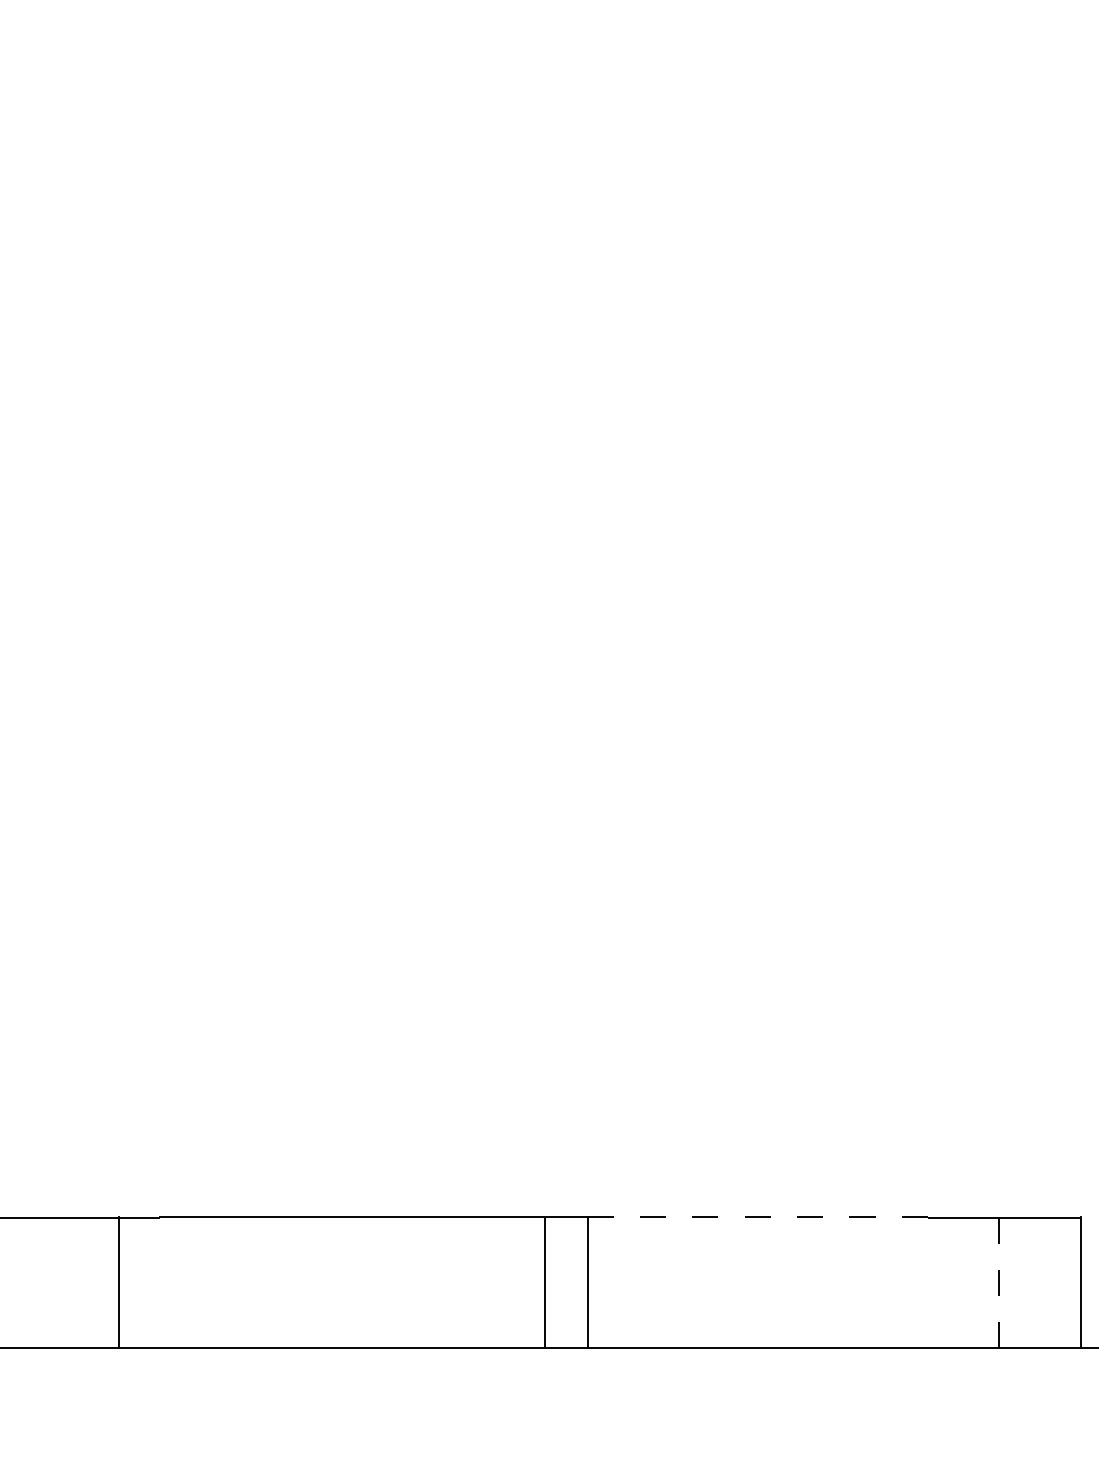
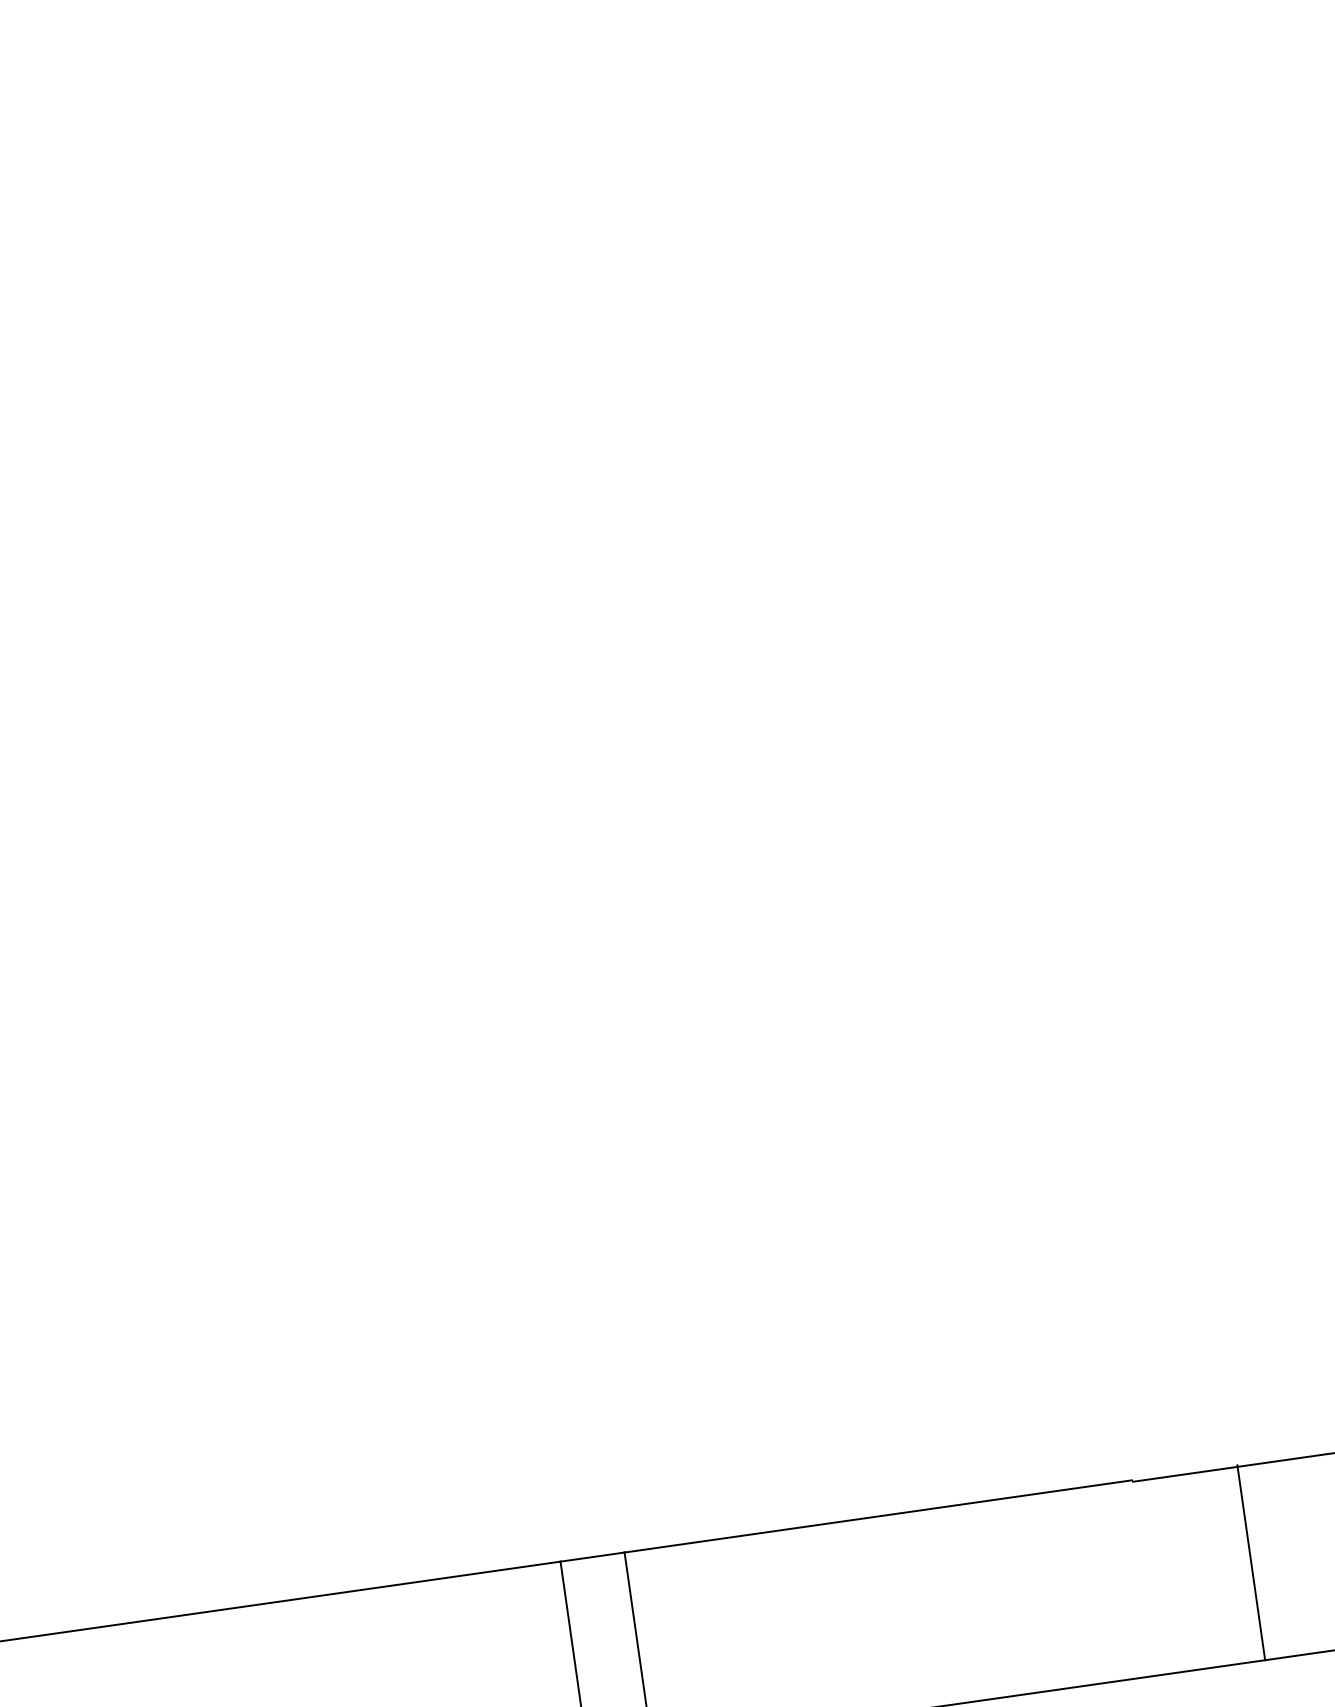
line: (757, 1217) -> (877, 1516), dashed -> solid
line: (998, 1283) -> (1250, 1563), dashed -> solid

